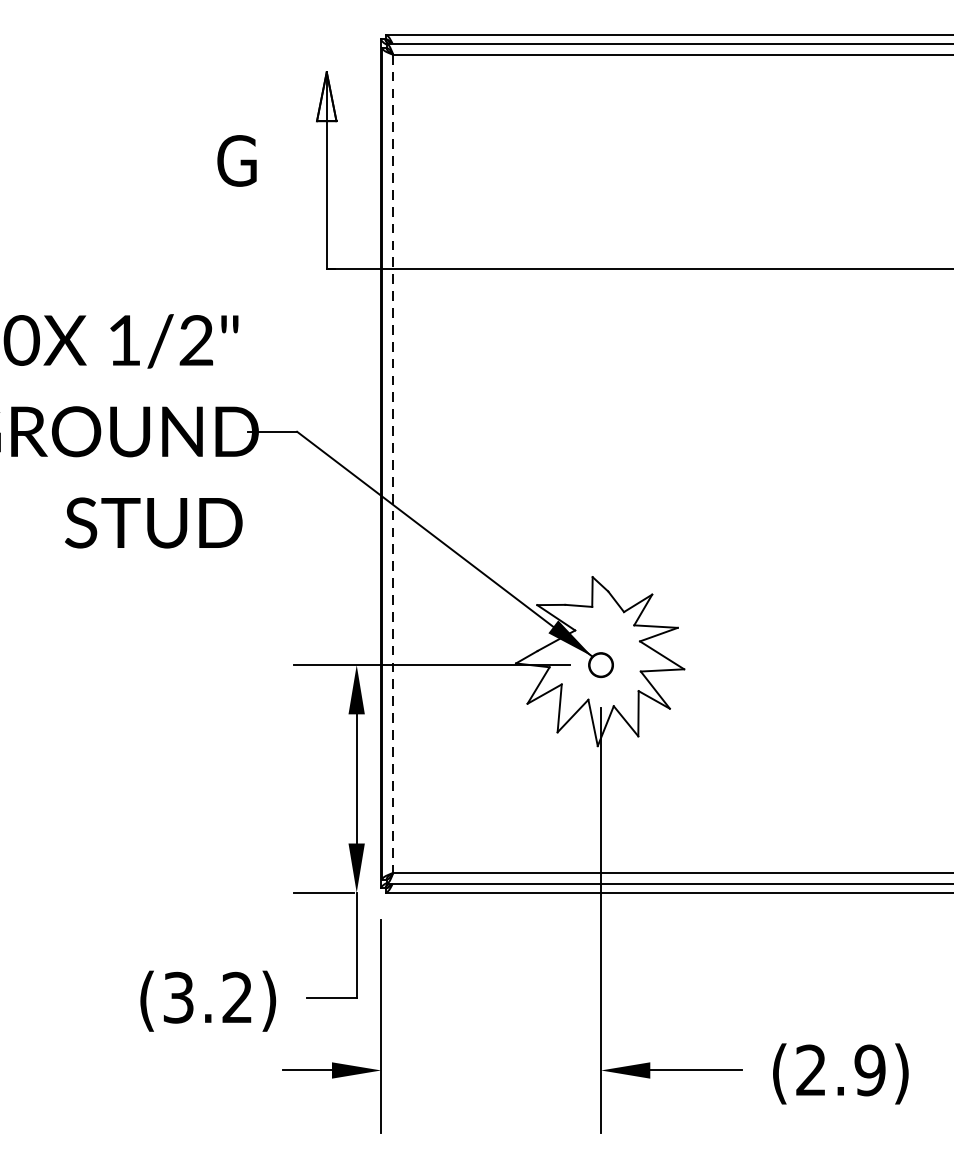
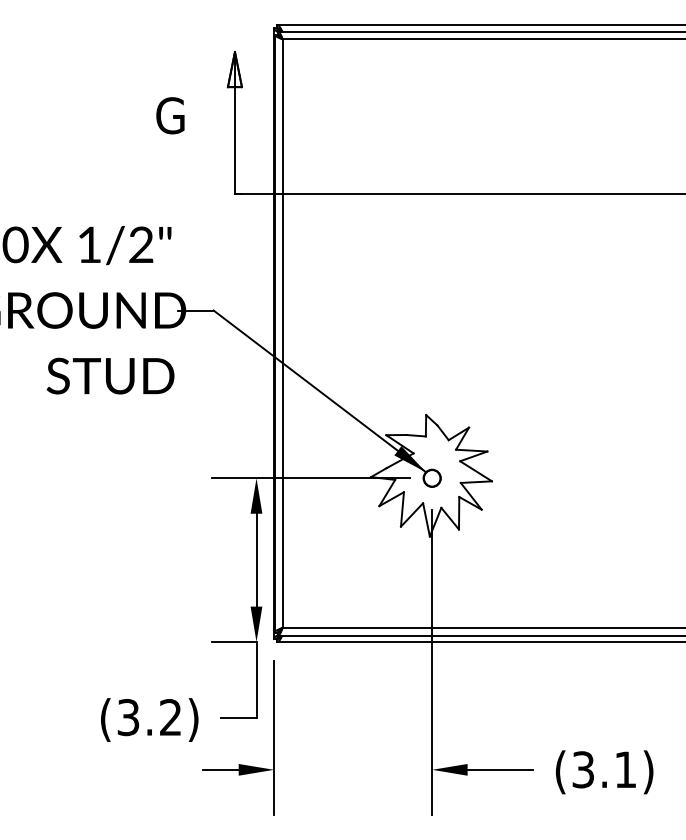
line: (392, 465) -> (282, 334), dashed -> solid
text: (840, 1070) -> (604, 769), (2.9) -> (3.1)

